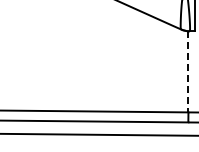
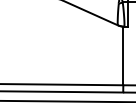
line: (188, 71) -> (123, 55), dashed -> solid

